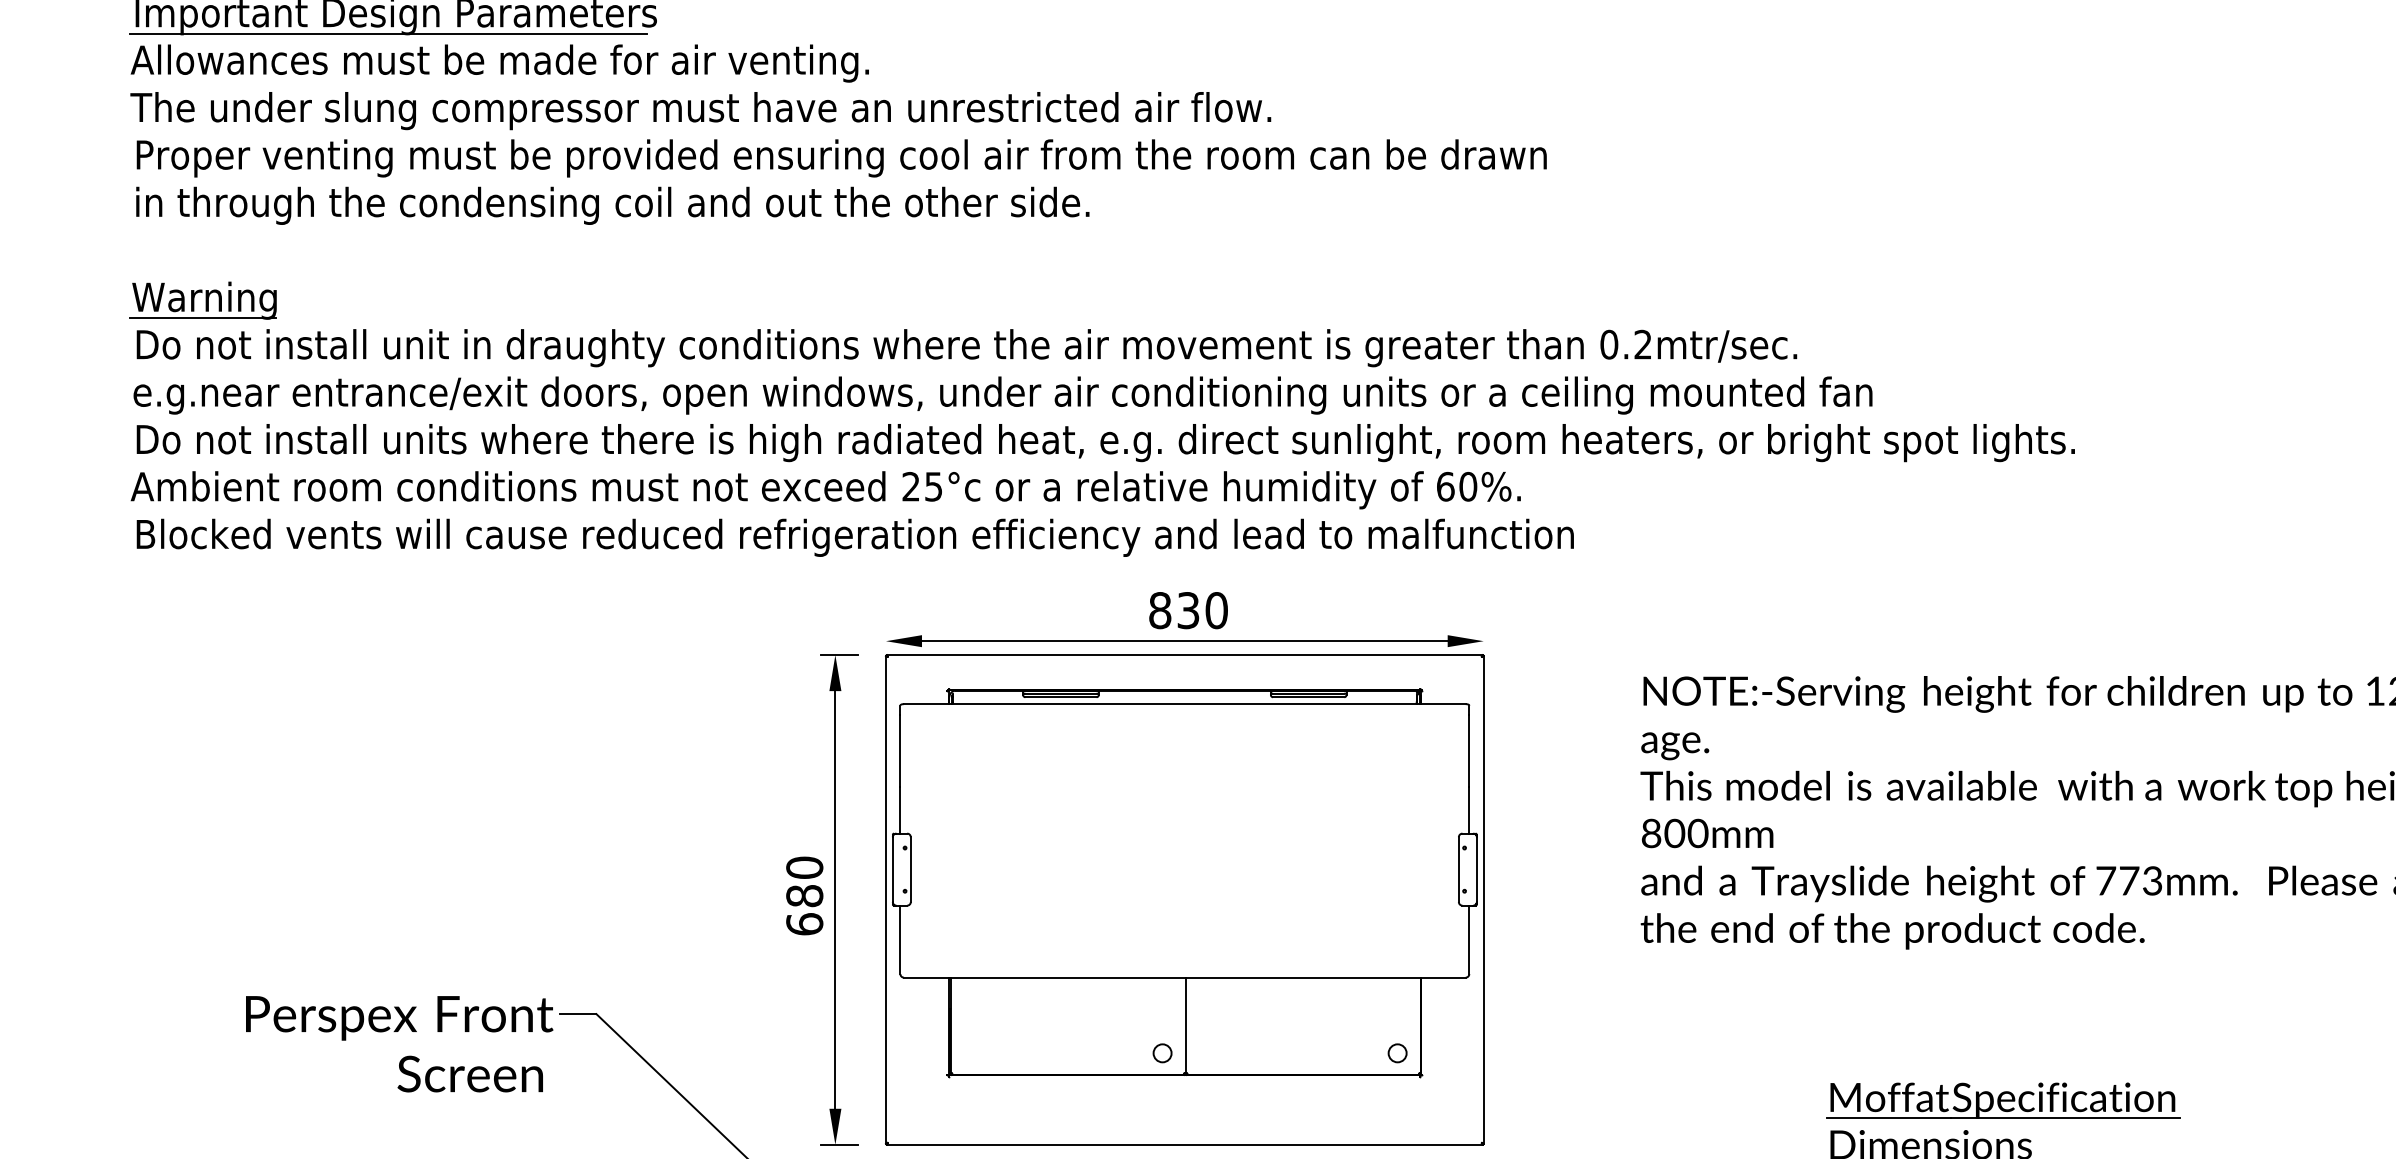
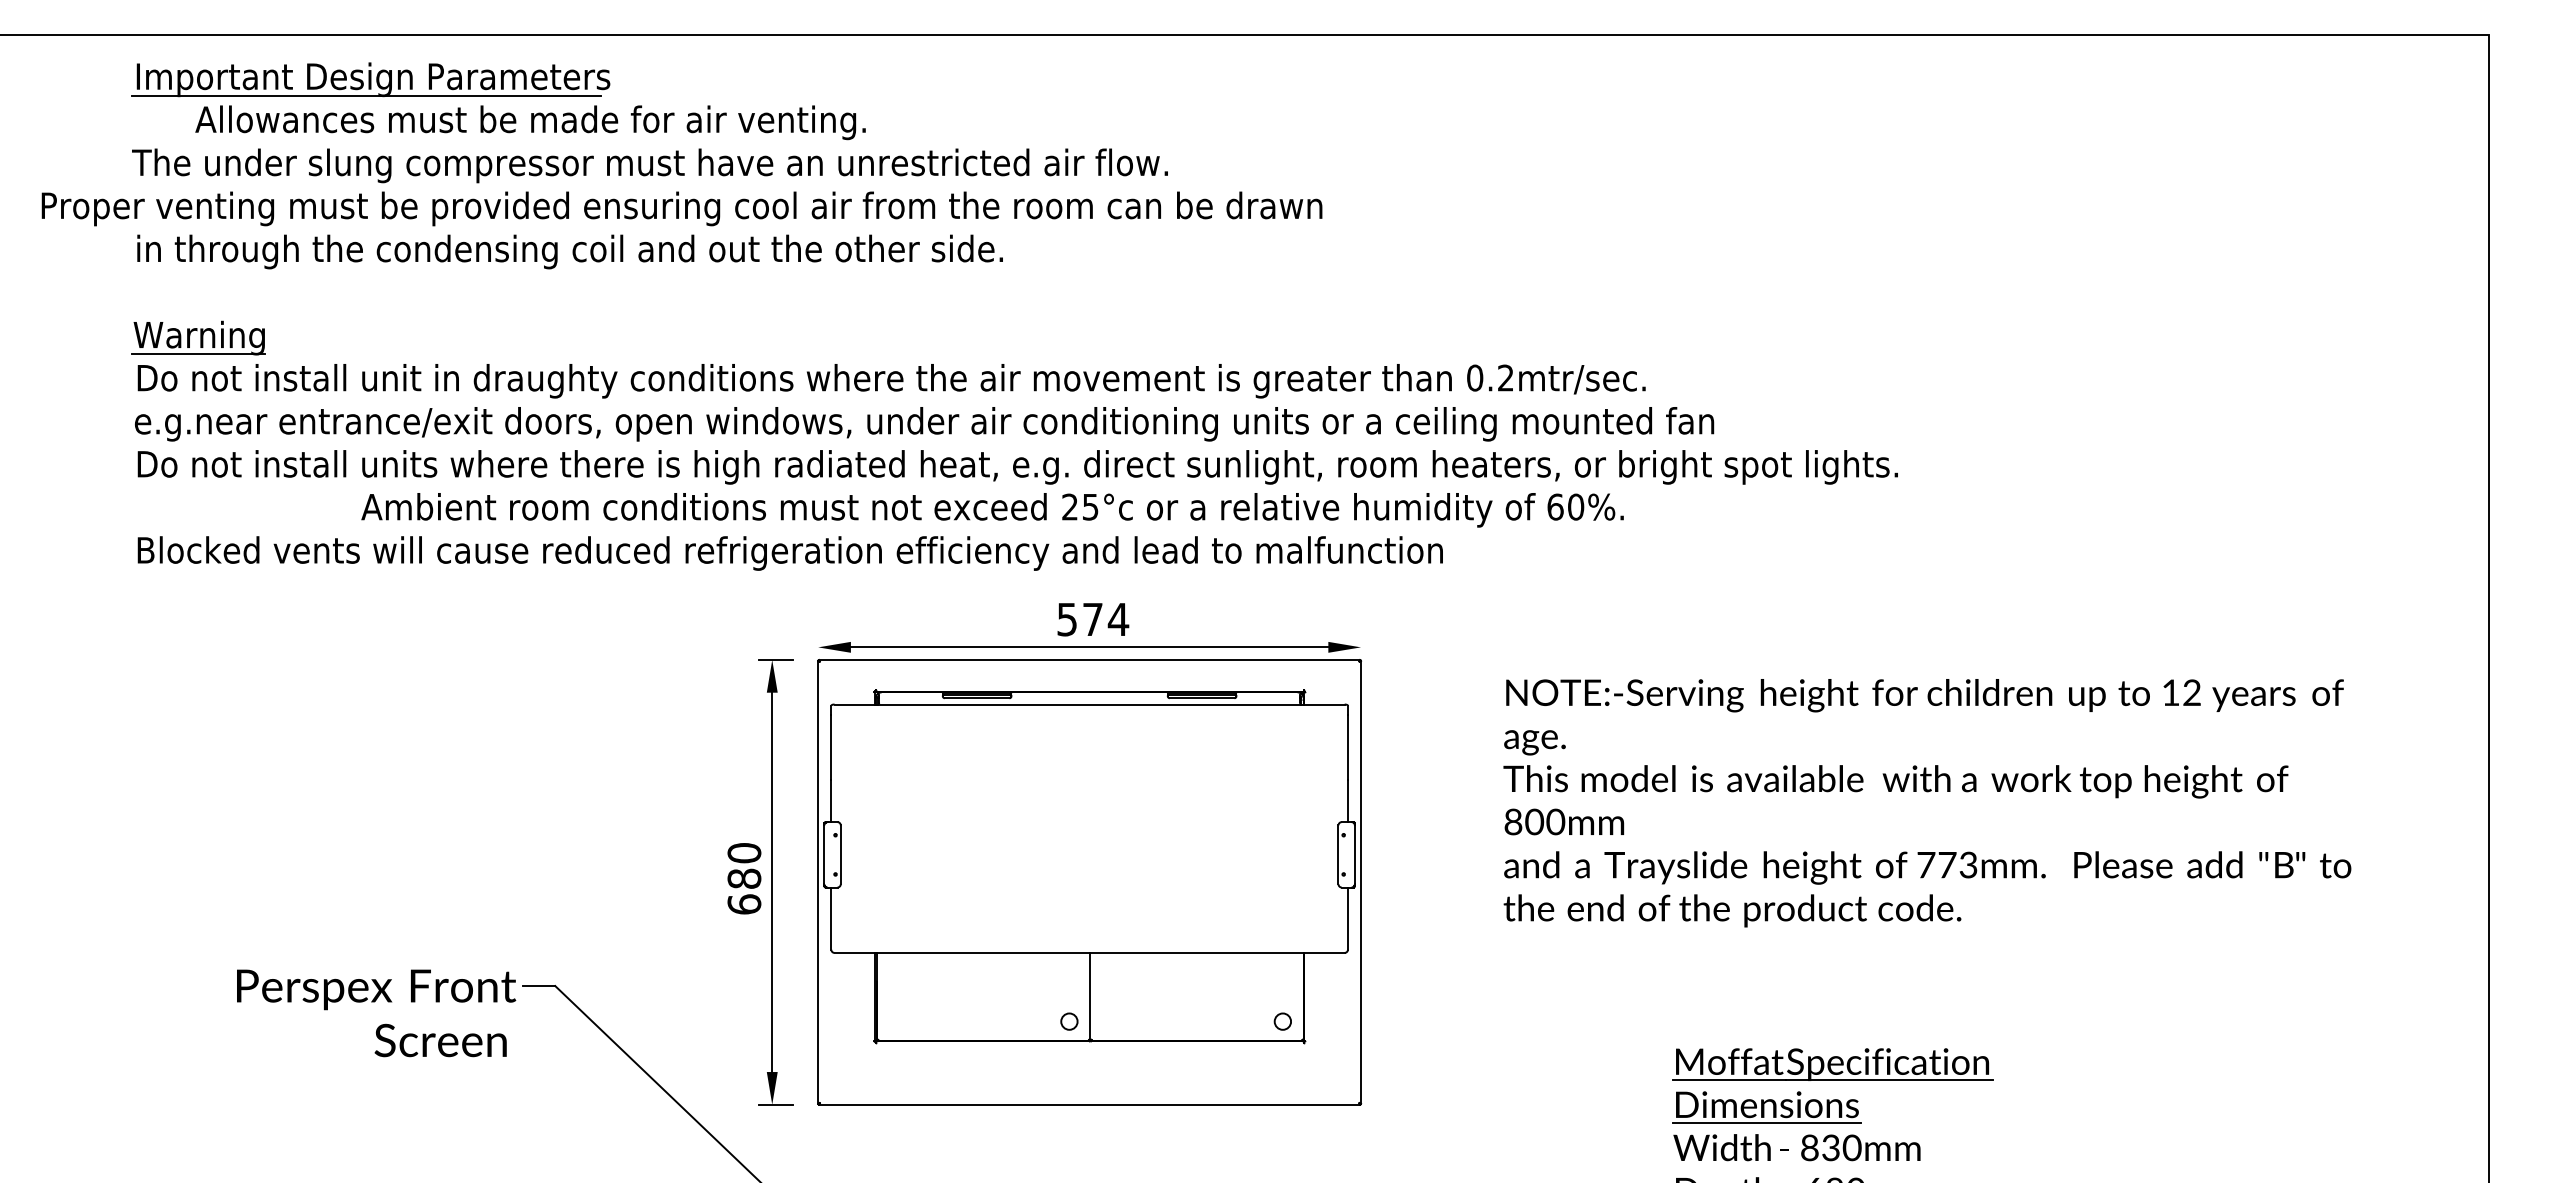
text: (499, 63) -> (530, 122), moved
text: (841, 157) -> (681, 208), moved
text: (825, 490) -> (992, 510), moved
text: (1189, 610) -> (1093, 619), 830 -> 574

